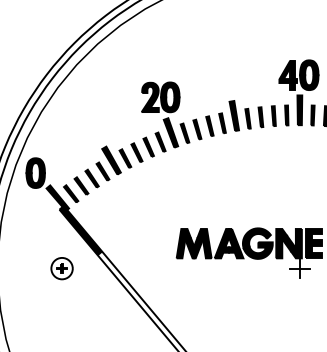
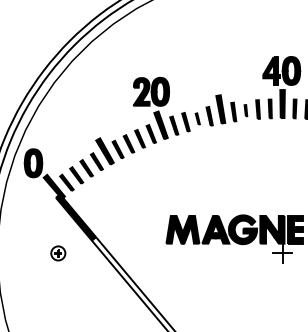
part: (260, 117) -> (245, 110), size x0.6
part: (209, 125) -> (197, 118), size x0.6
part: (61, 268) -> (57, 253), size x0.7

